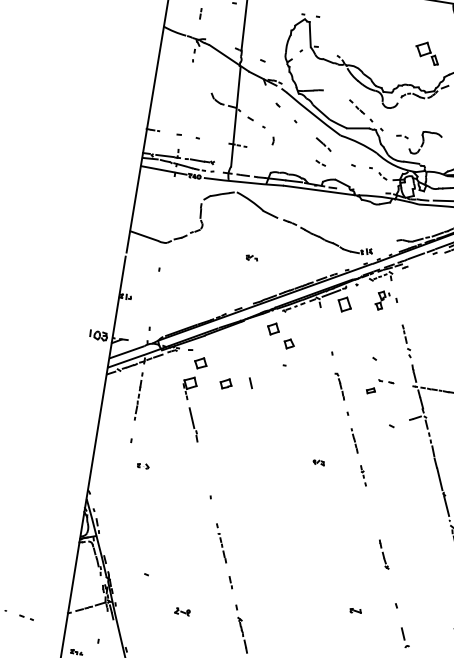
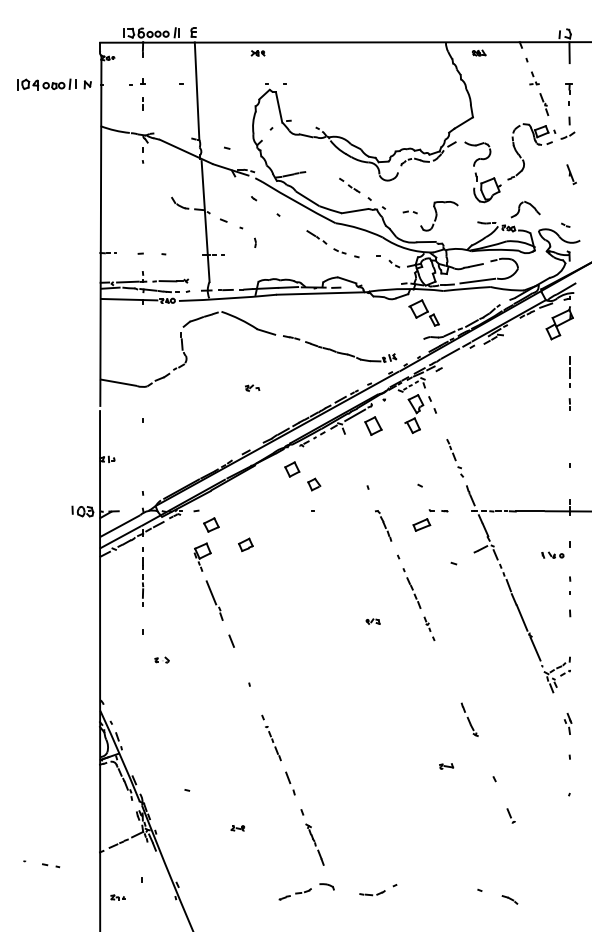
part: (427, 52) -> (423, 312), moved
part: (320, 163) -> (339, 251), moved
part: (381, 300) -> (417, 414), size x1.67
line: (250, 382) -> (231, 640), moved
part: (370, 390) -> (421, 524), size x1.67
part: (354, 440) -> (411, 588), size x1.43
part: (230, 582) -> (290, 783), size x1.67
part: (355, 611) -> (446, 766), moved
part: (182, 612) -> (237, 828), size x0.71
part: (404, 637) -> (510, 815), size x0.62

